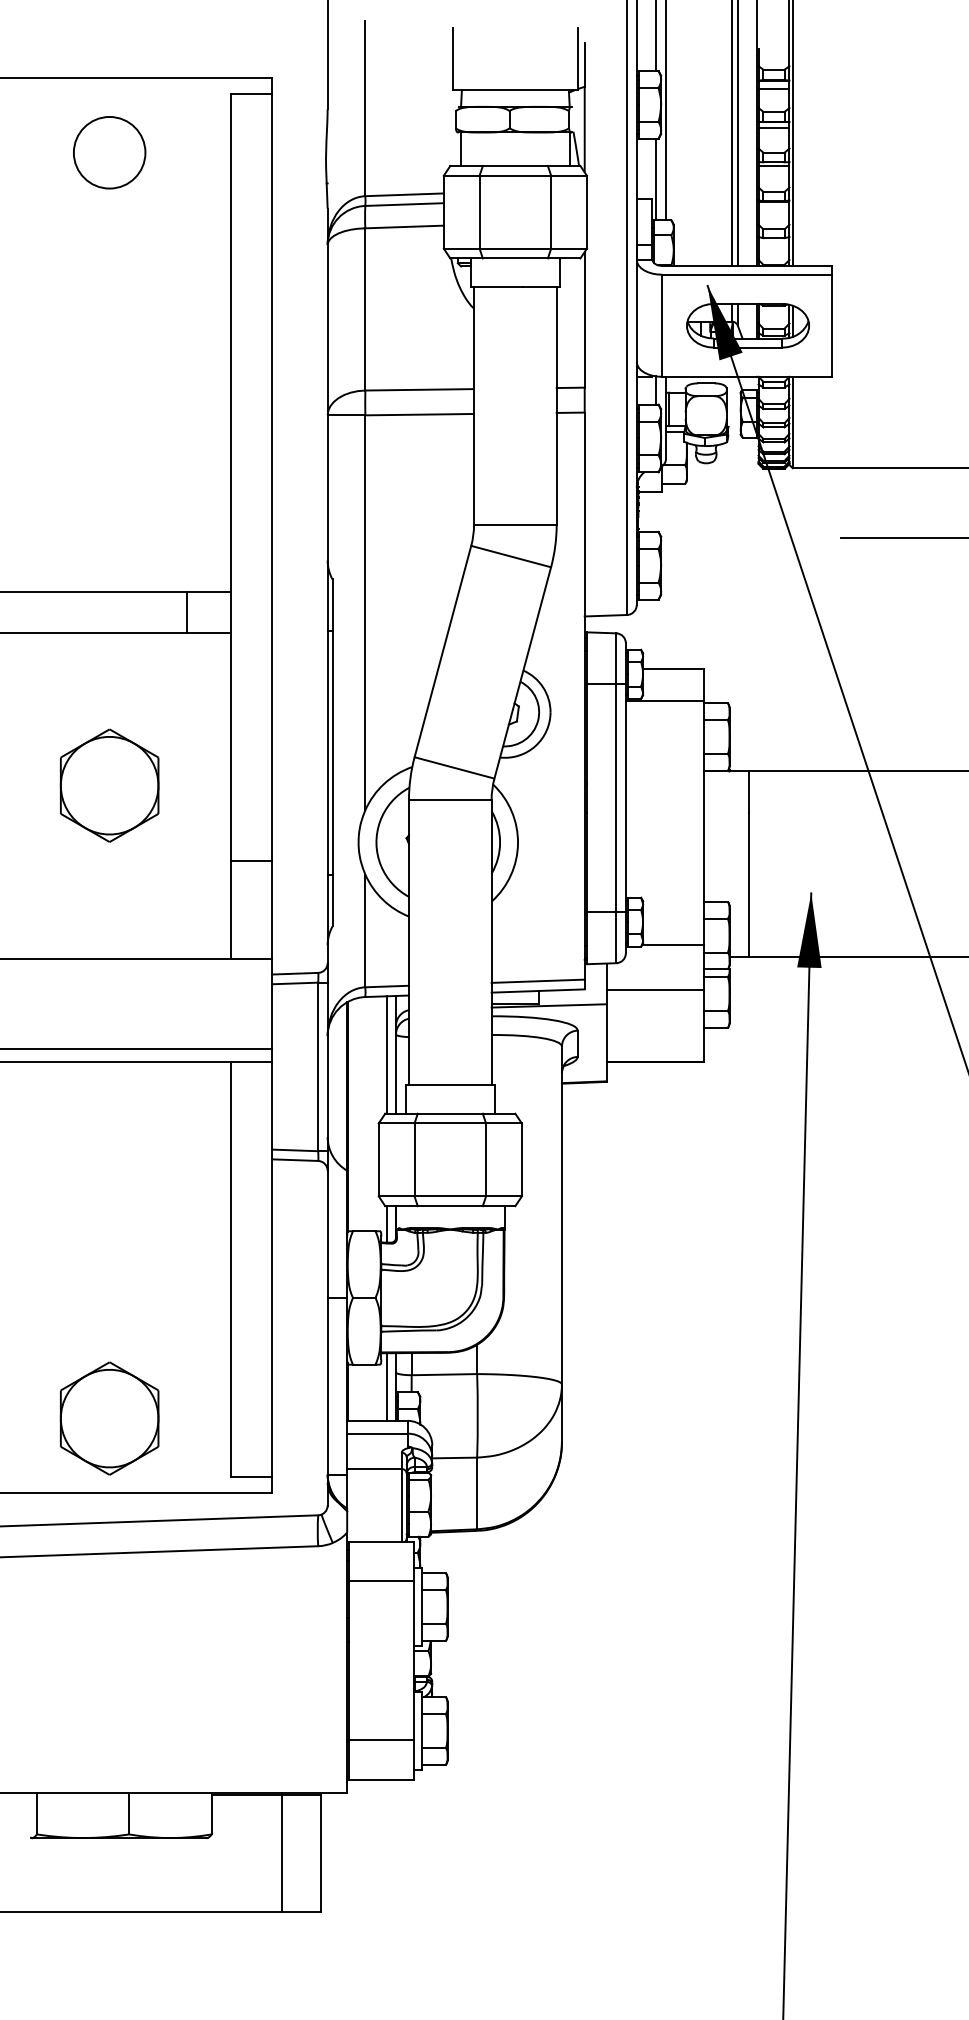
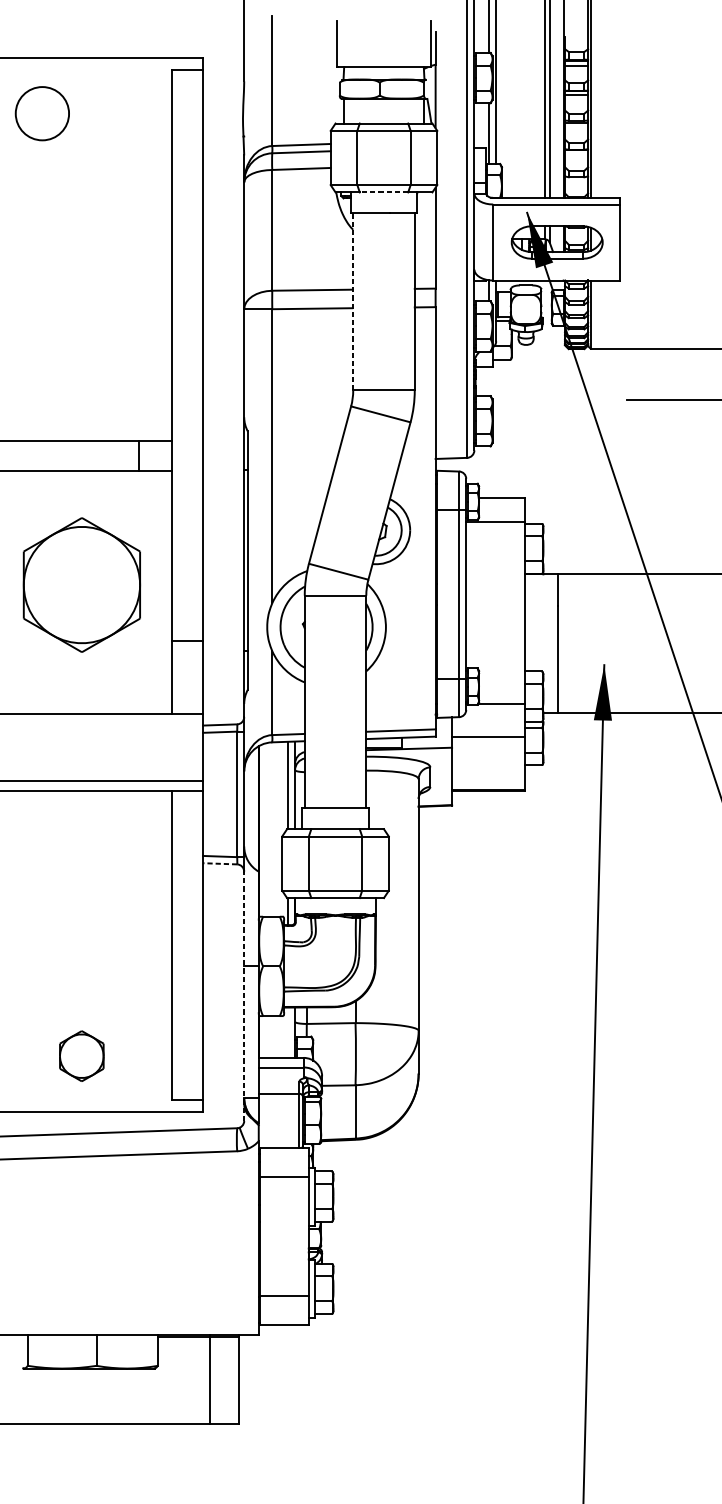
circle: (109, 152) -> (42, 113), moved
line: (515, 258) -> (384, 192), solid -> dashed
line: (474, 405) -> (353, 301), solid -> dashed
part: (109, 785) -> (81, 584), size x1.6
line: (295, 1160) -> (220, 864), solid -> dashed
line: (327, 1337) -> (244, 995), solid -> dashed
line: (386, 1386) -> (288, 1032), removed
part: (109, 1418) -> (81, 1056), size x0.6

